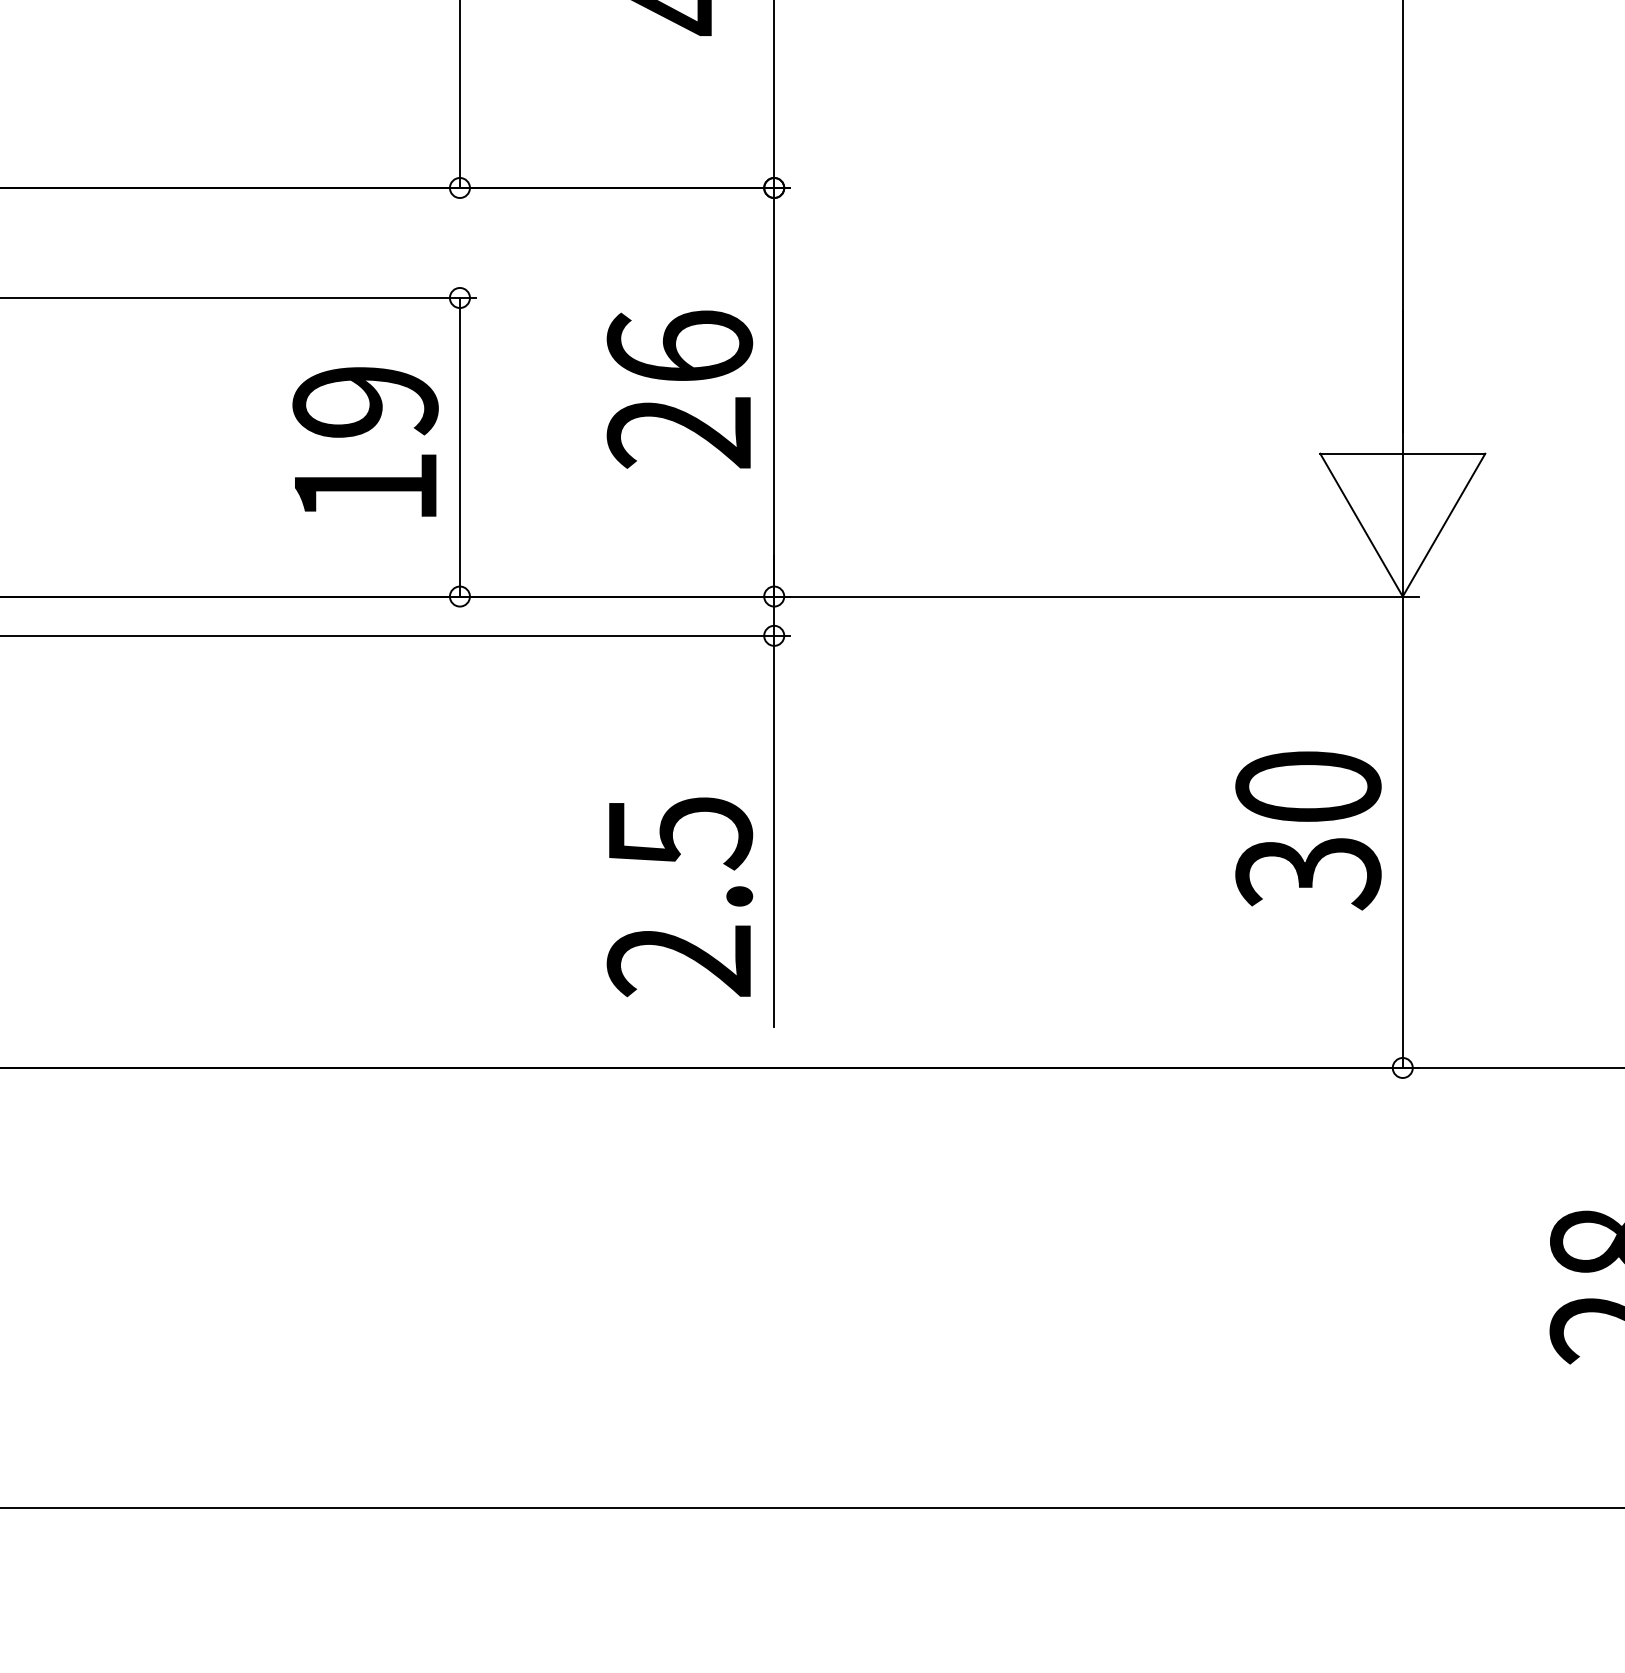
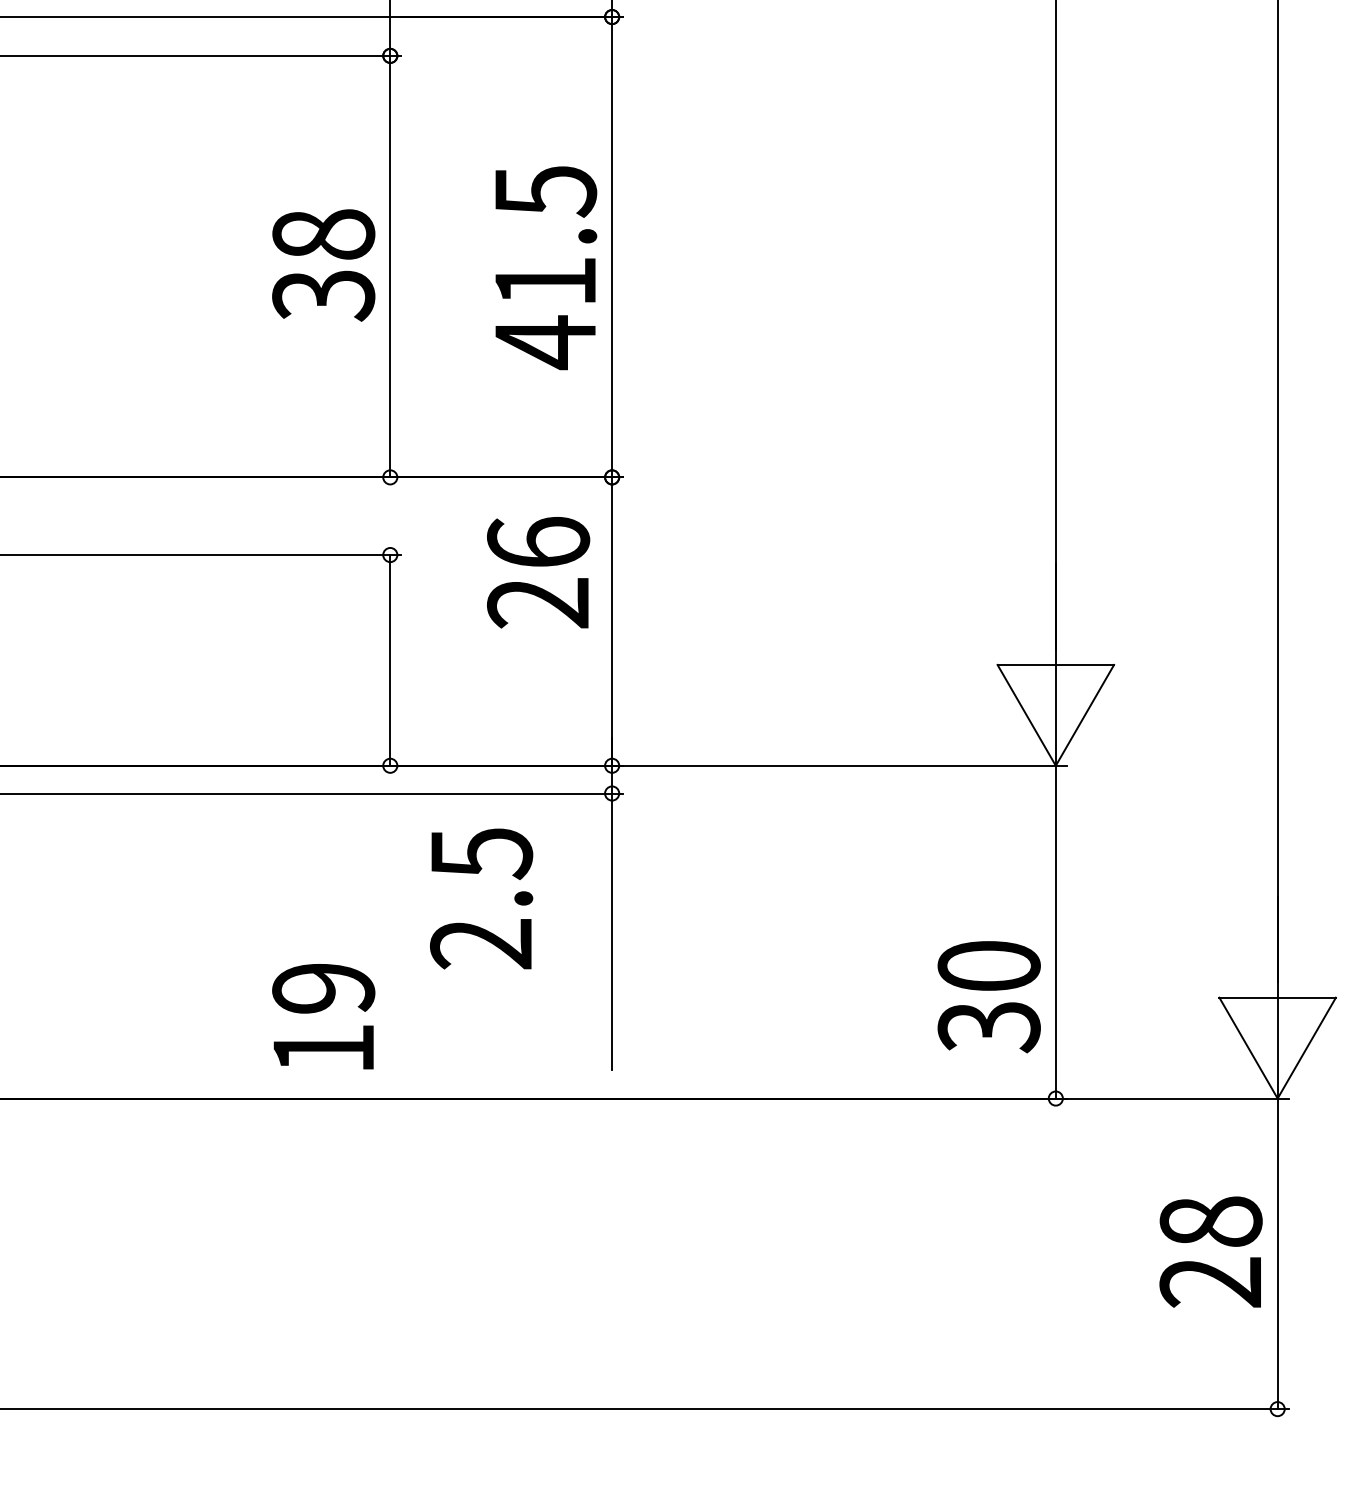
text: (679, 389) -> (538, 572), moved
text: (365, 441) -> (323, 1016), moved
text: (1307, 831) -> (988, 997), moved
text: (679, 896) -> (481, 898), moved

